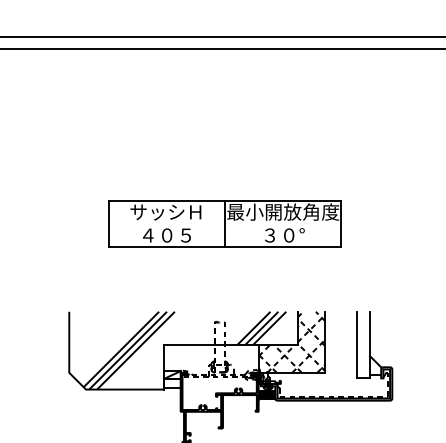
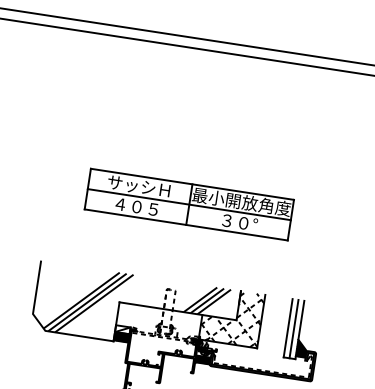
line: (225, 223) -> (189, 204), added
line: (363, 344) -> (294, 328), added
hatch: (375, 365) -> (301, 348), added
hatch: (171, 383) -> (121, 337), added

